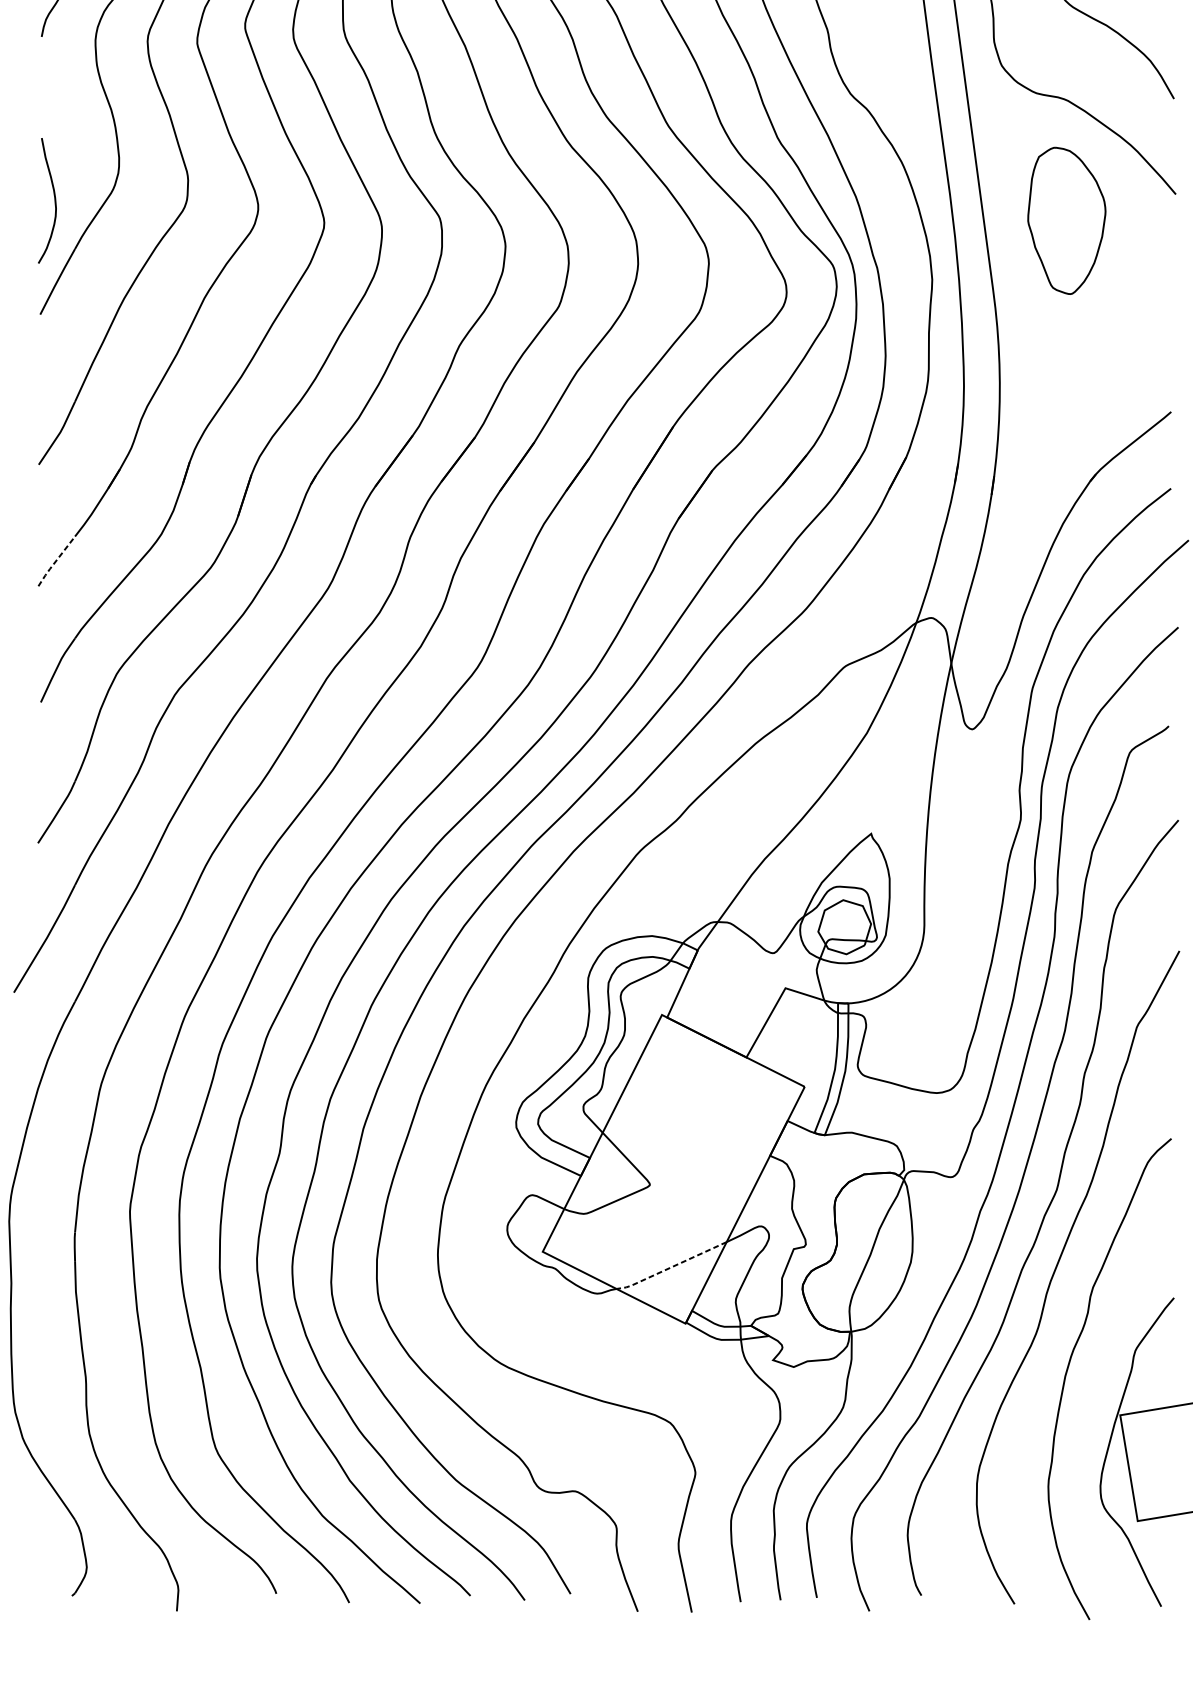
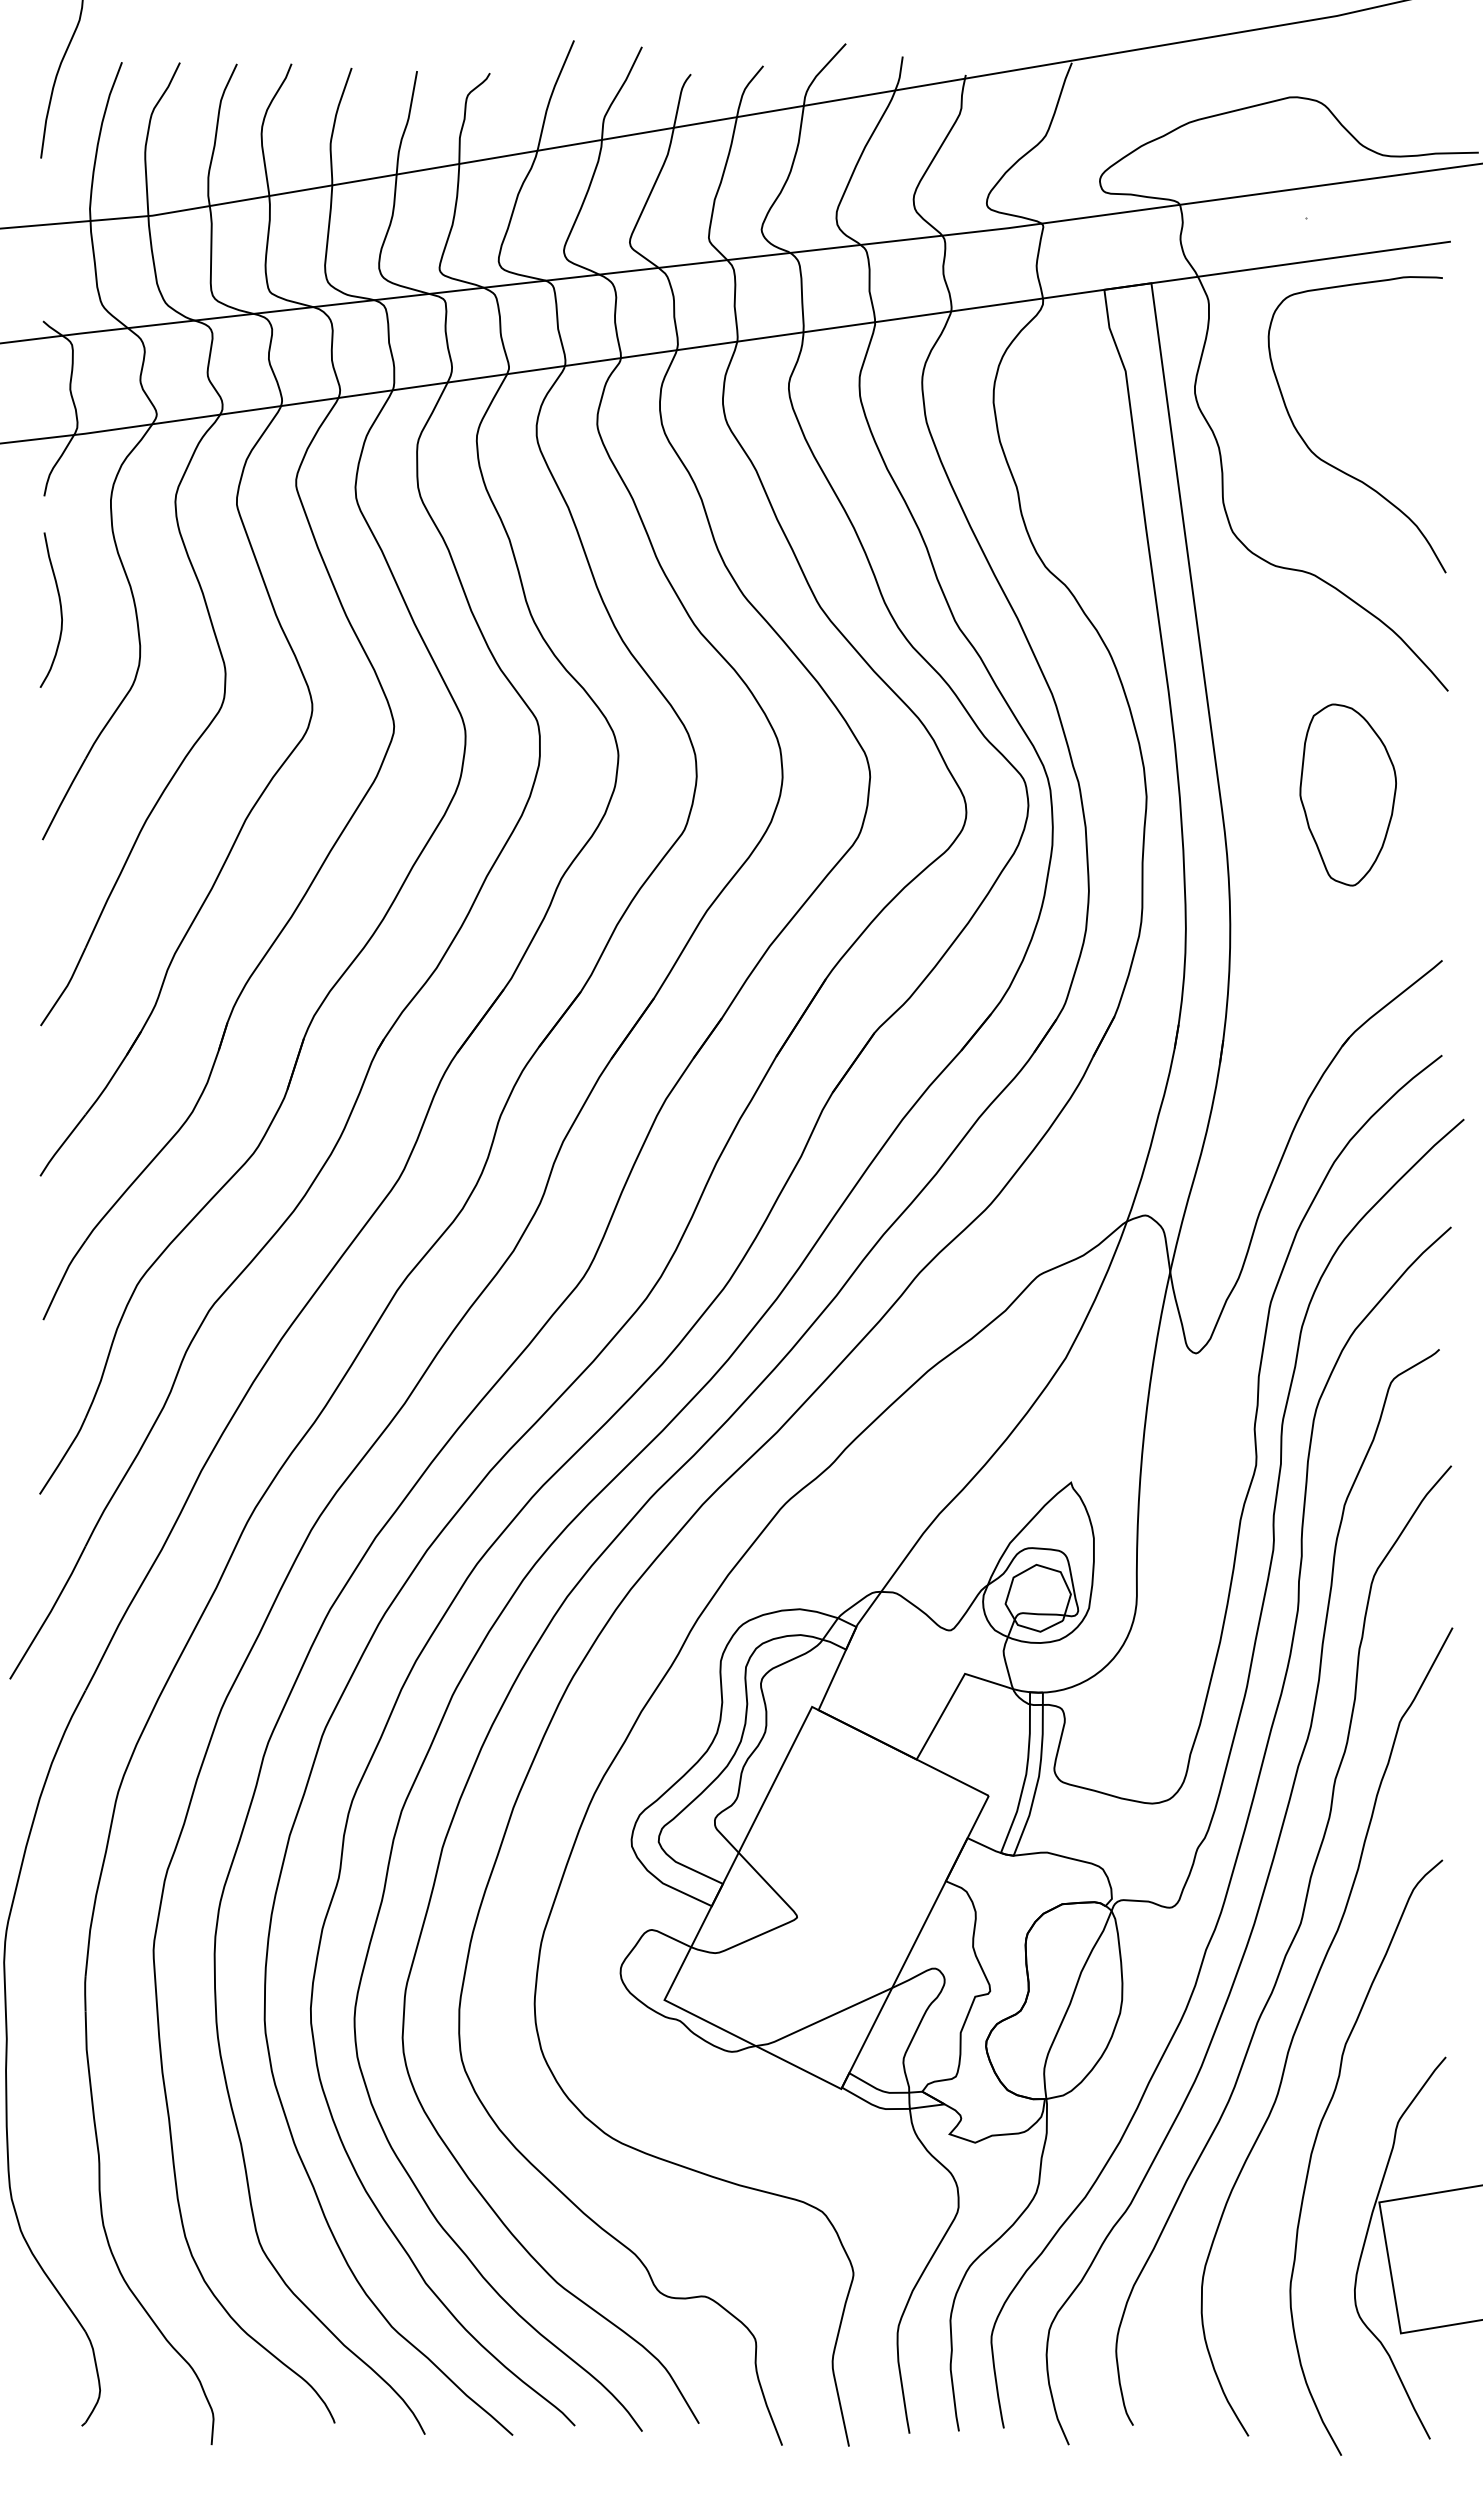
curve: (53, 197) -> (59, 605), moved
part: (1066, 220) -> (1347, 794), moved
line: (55, 562) -> (61, 1146), dashed -> solid
line: (670, 1267) -> (822, 2019), dashed -> solid

